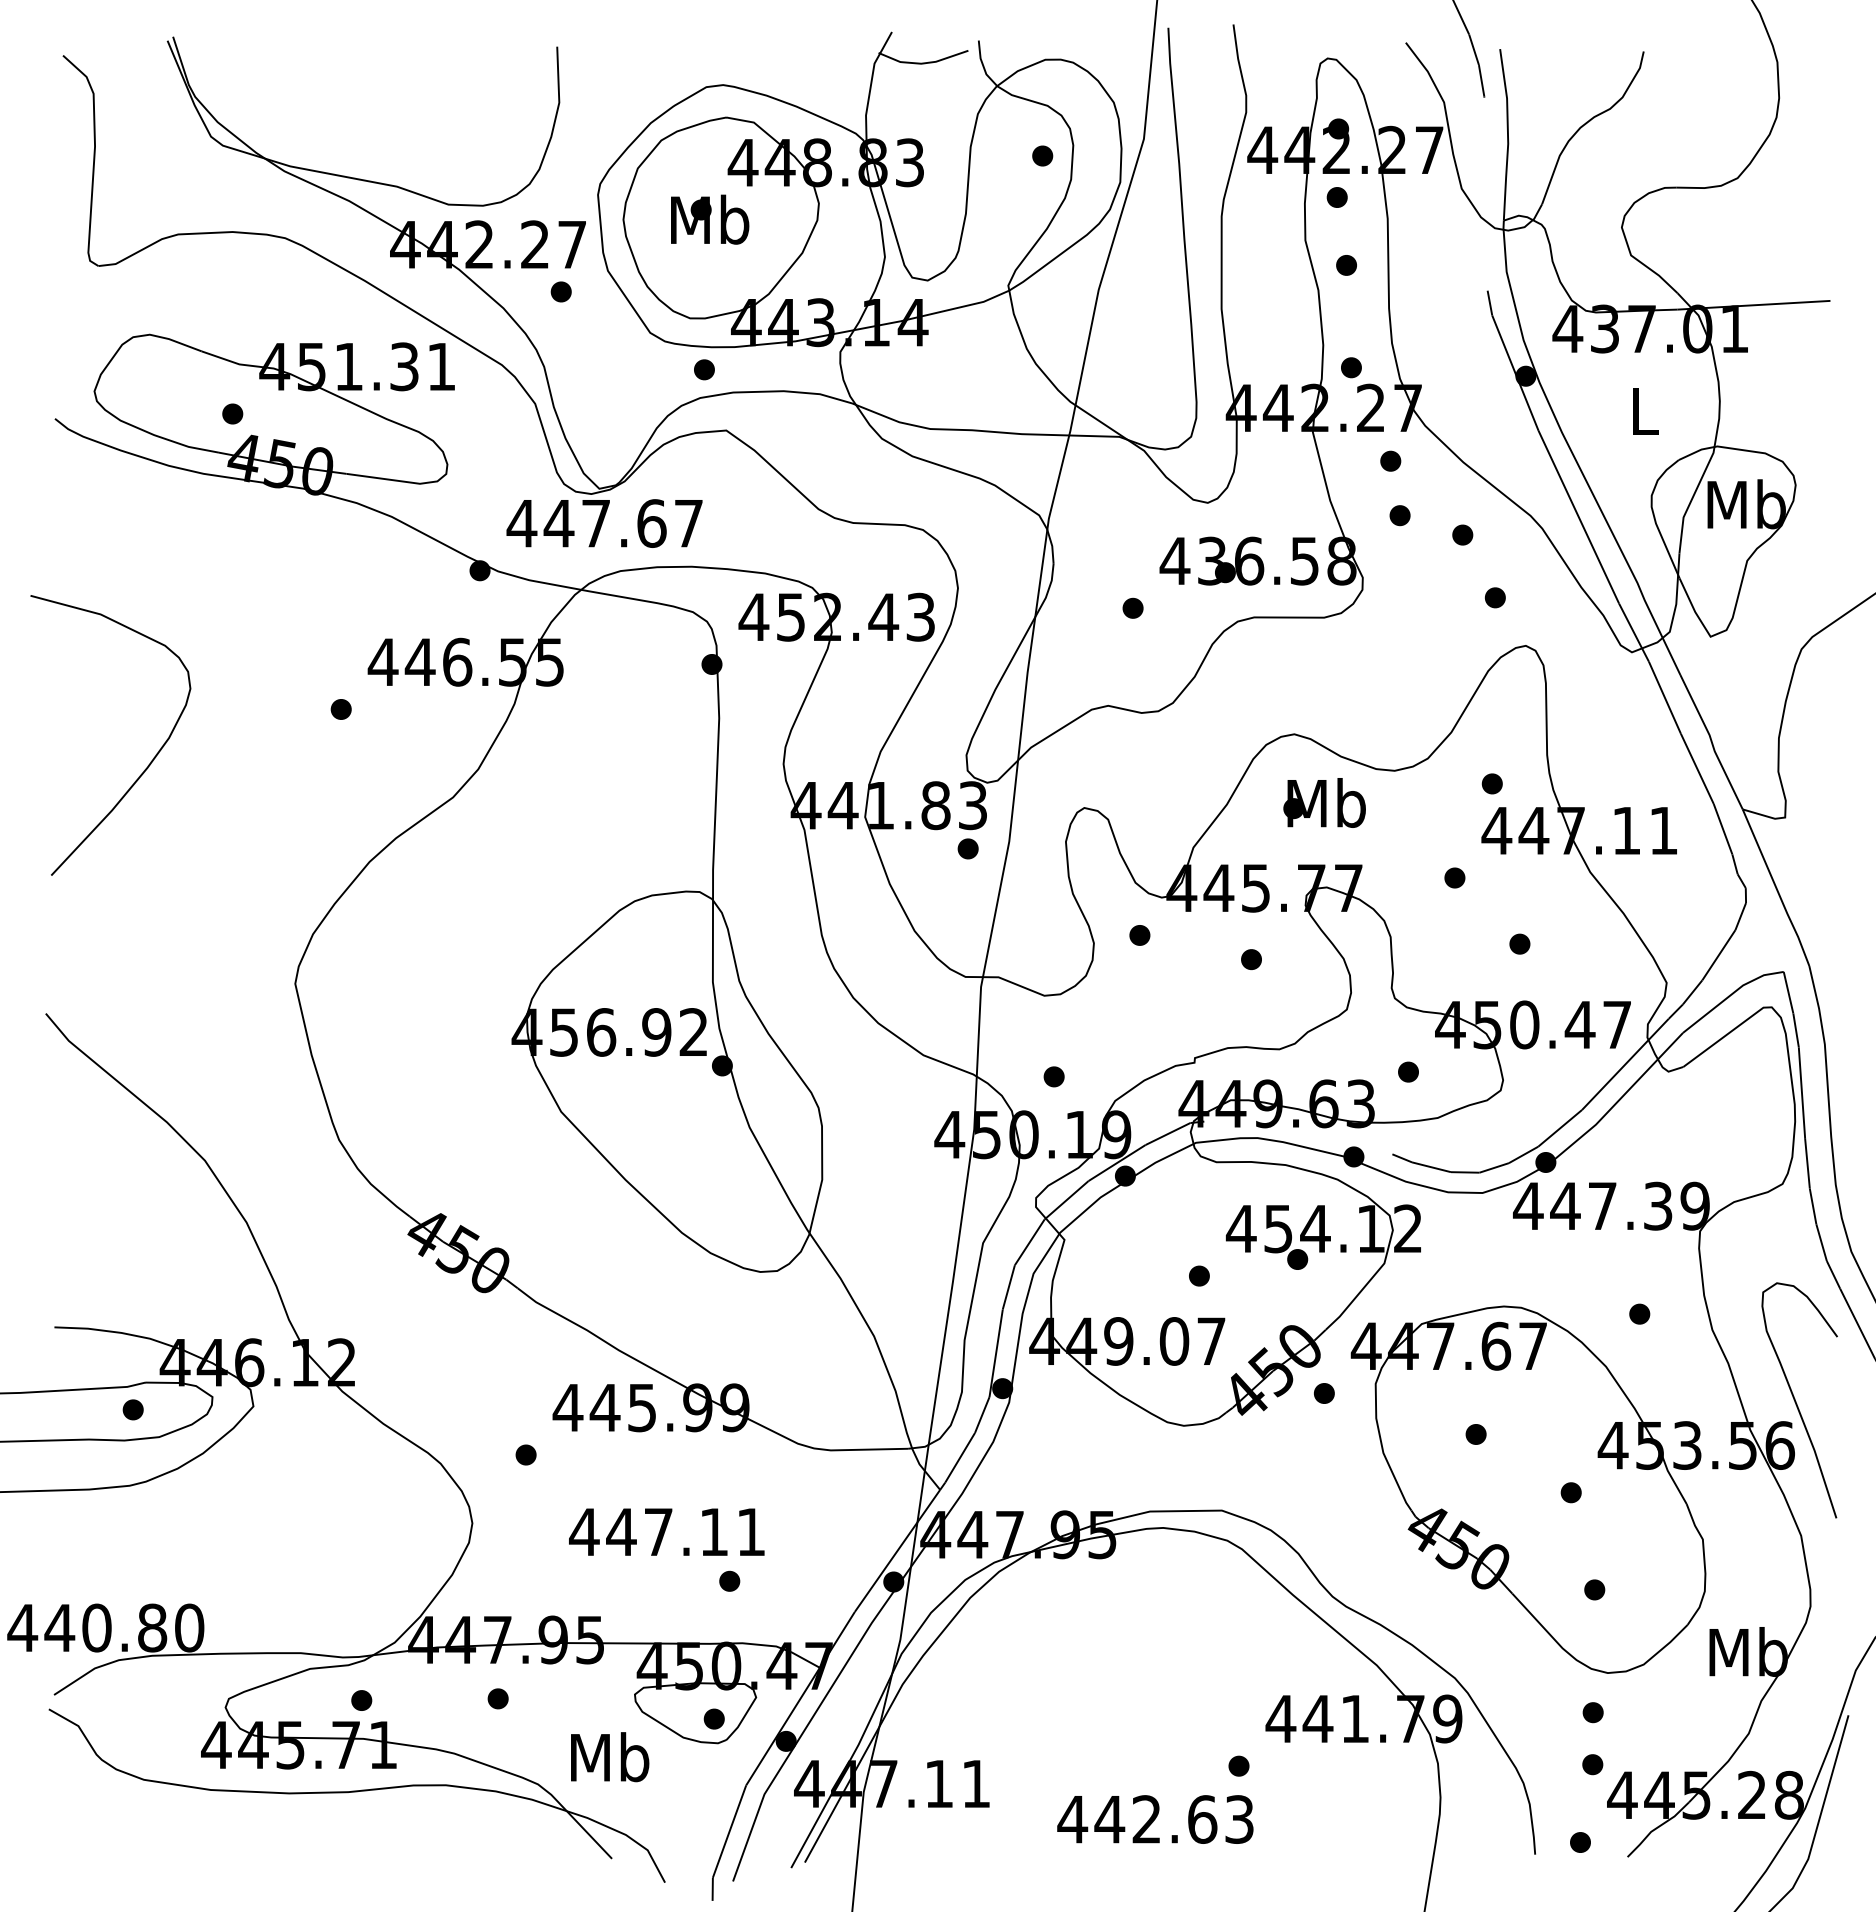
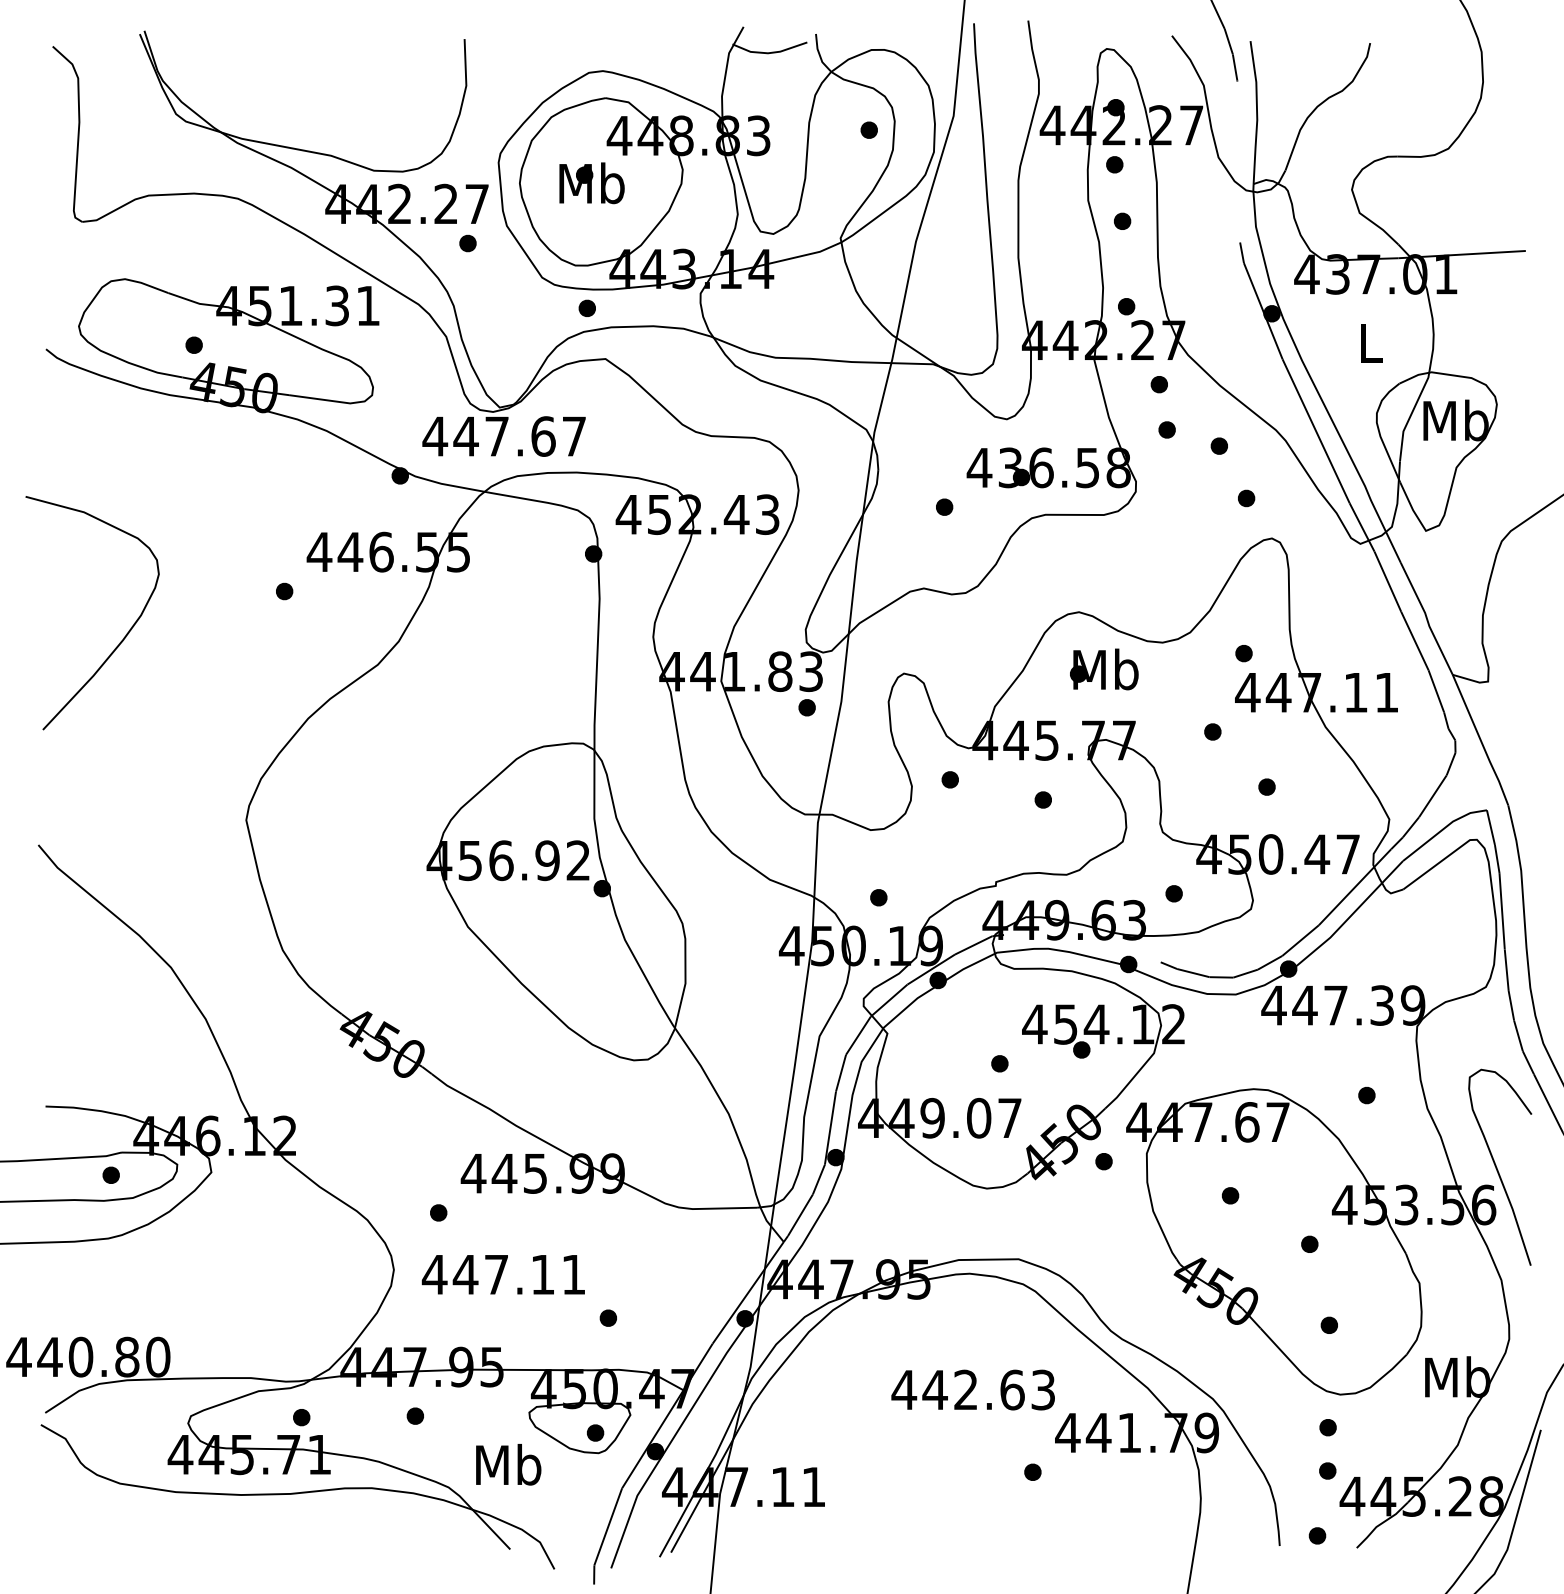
text: (666, 1531) -> (503, 1274), moved
text: (1155, 1819) -> (973, 1390), moved

